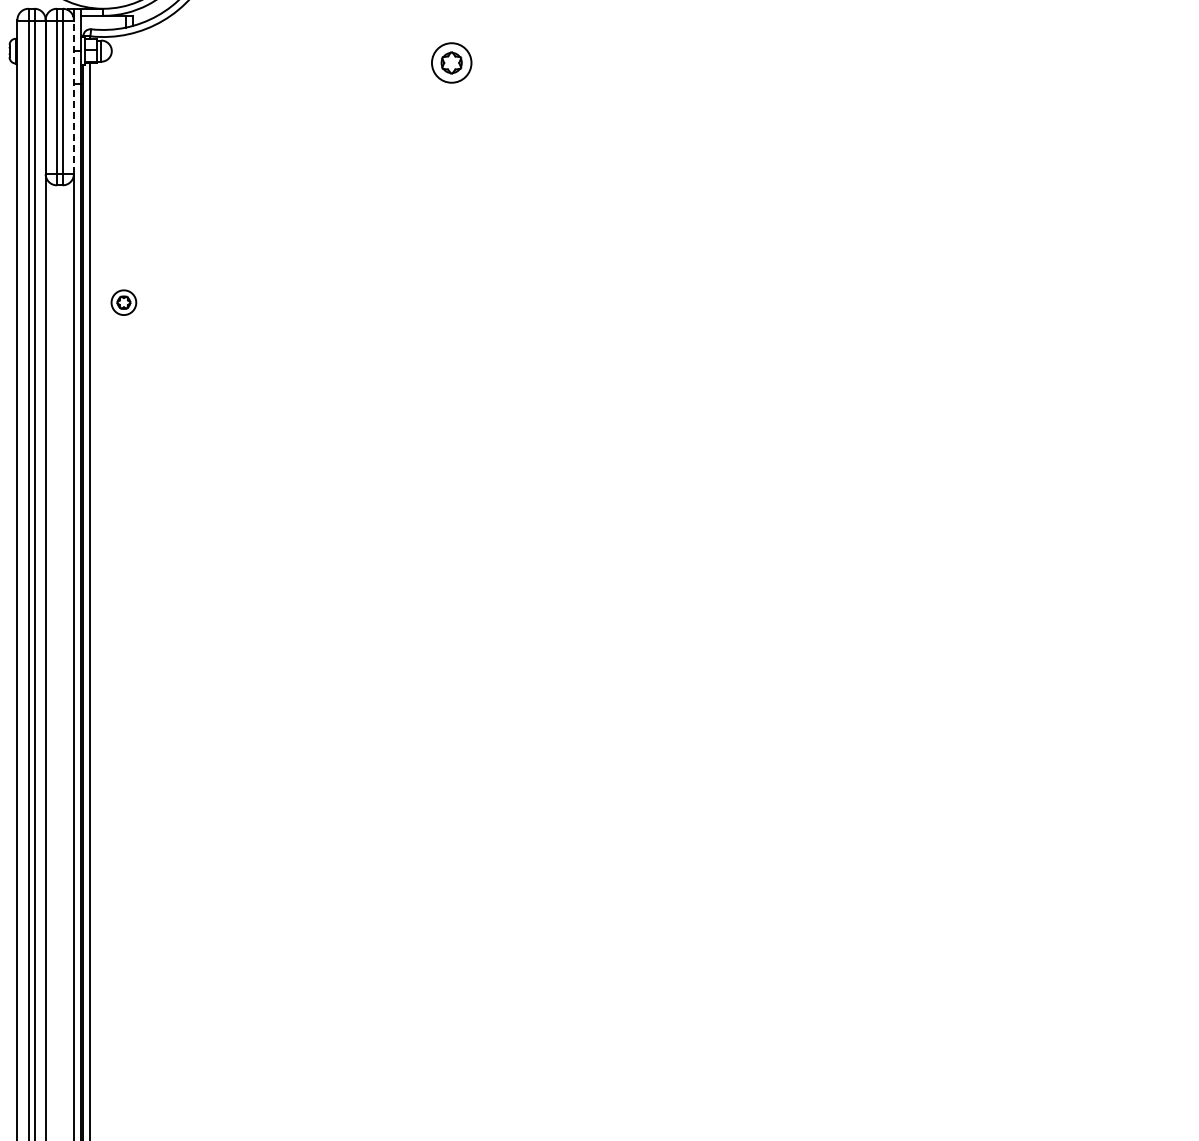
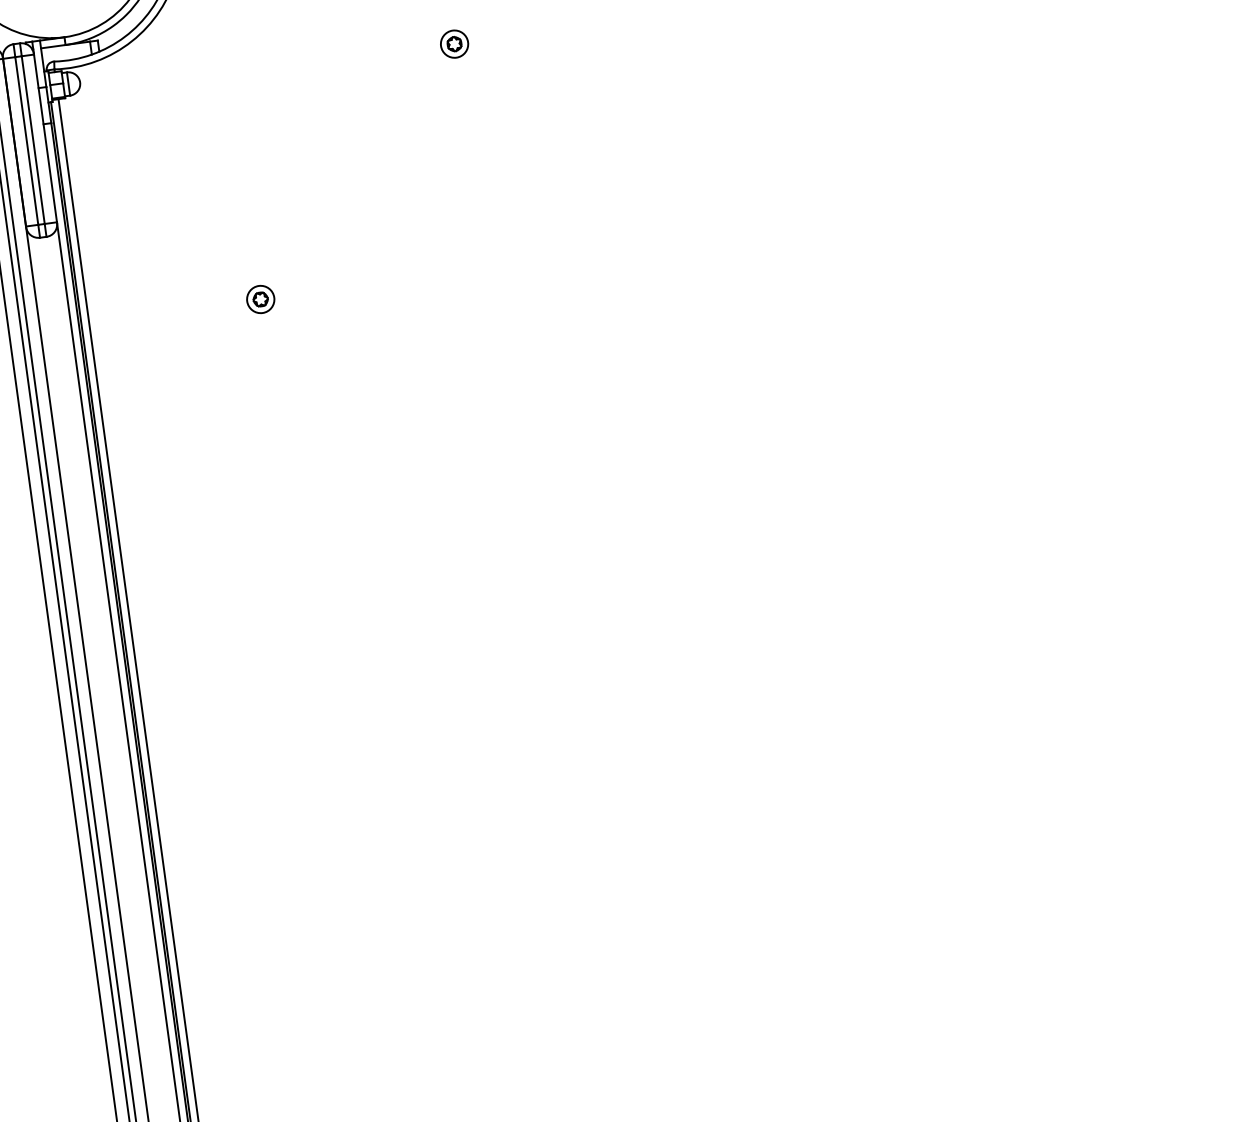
part: (451, 62) -> (454, 43), size x0.62
line: (73, 96) -> (44, 137), dashed -> solid
part: (123, 302) -> (260, 299), moved

